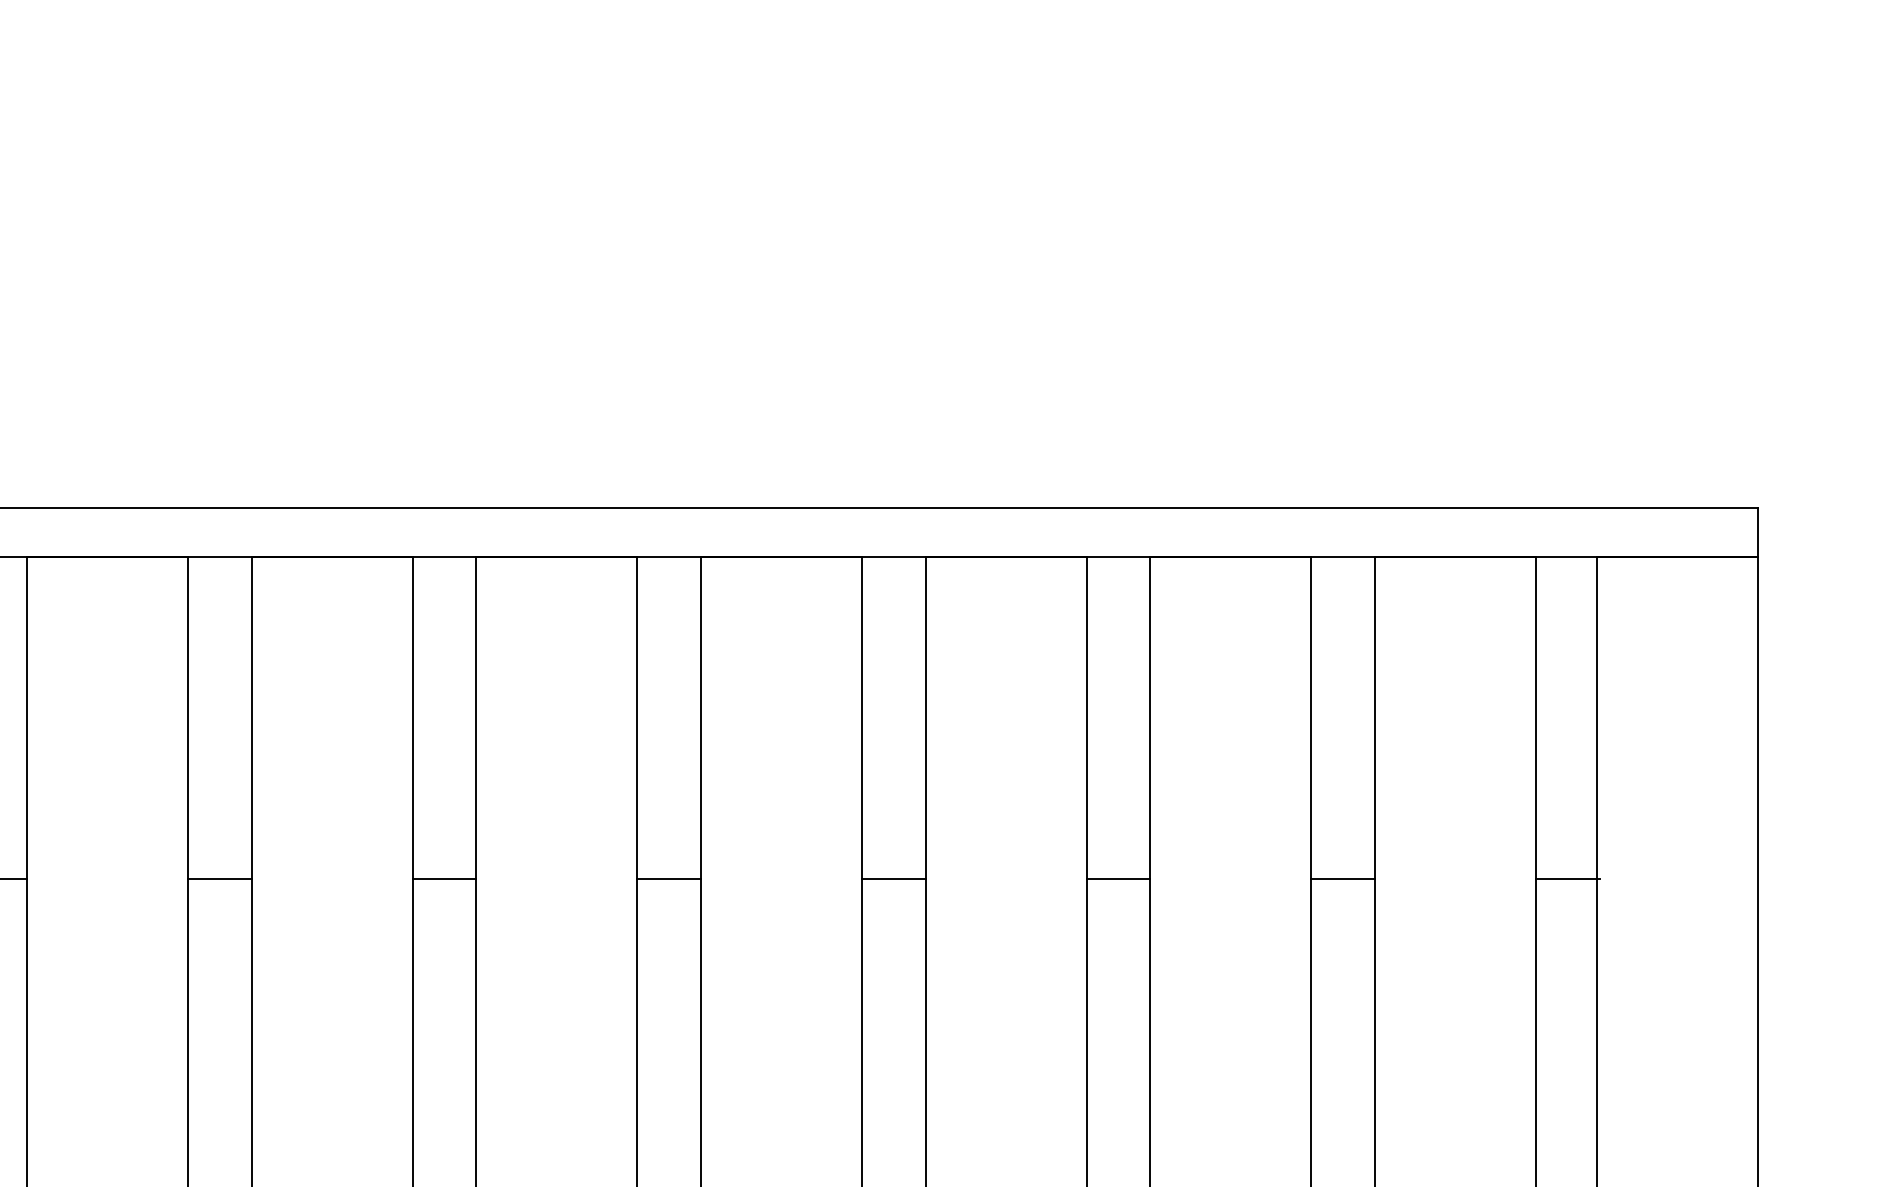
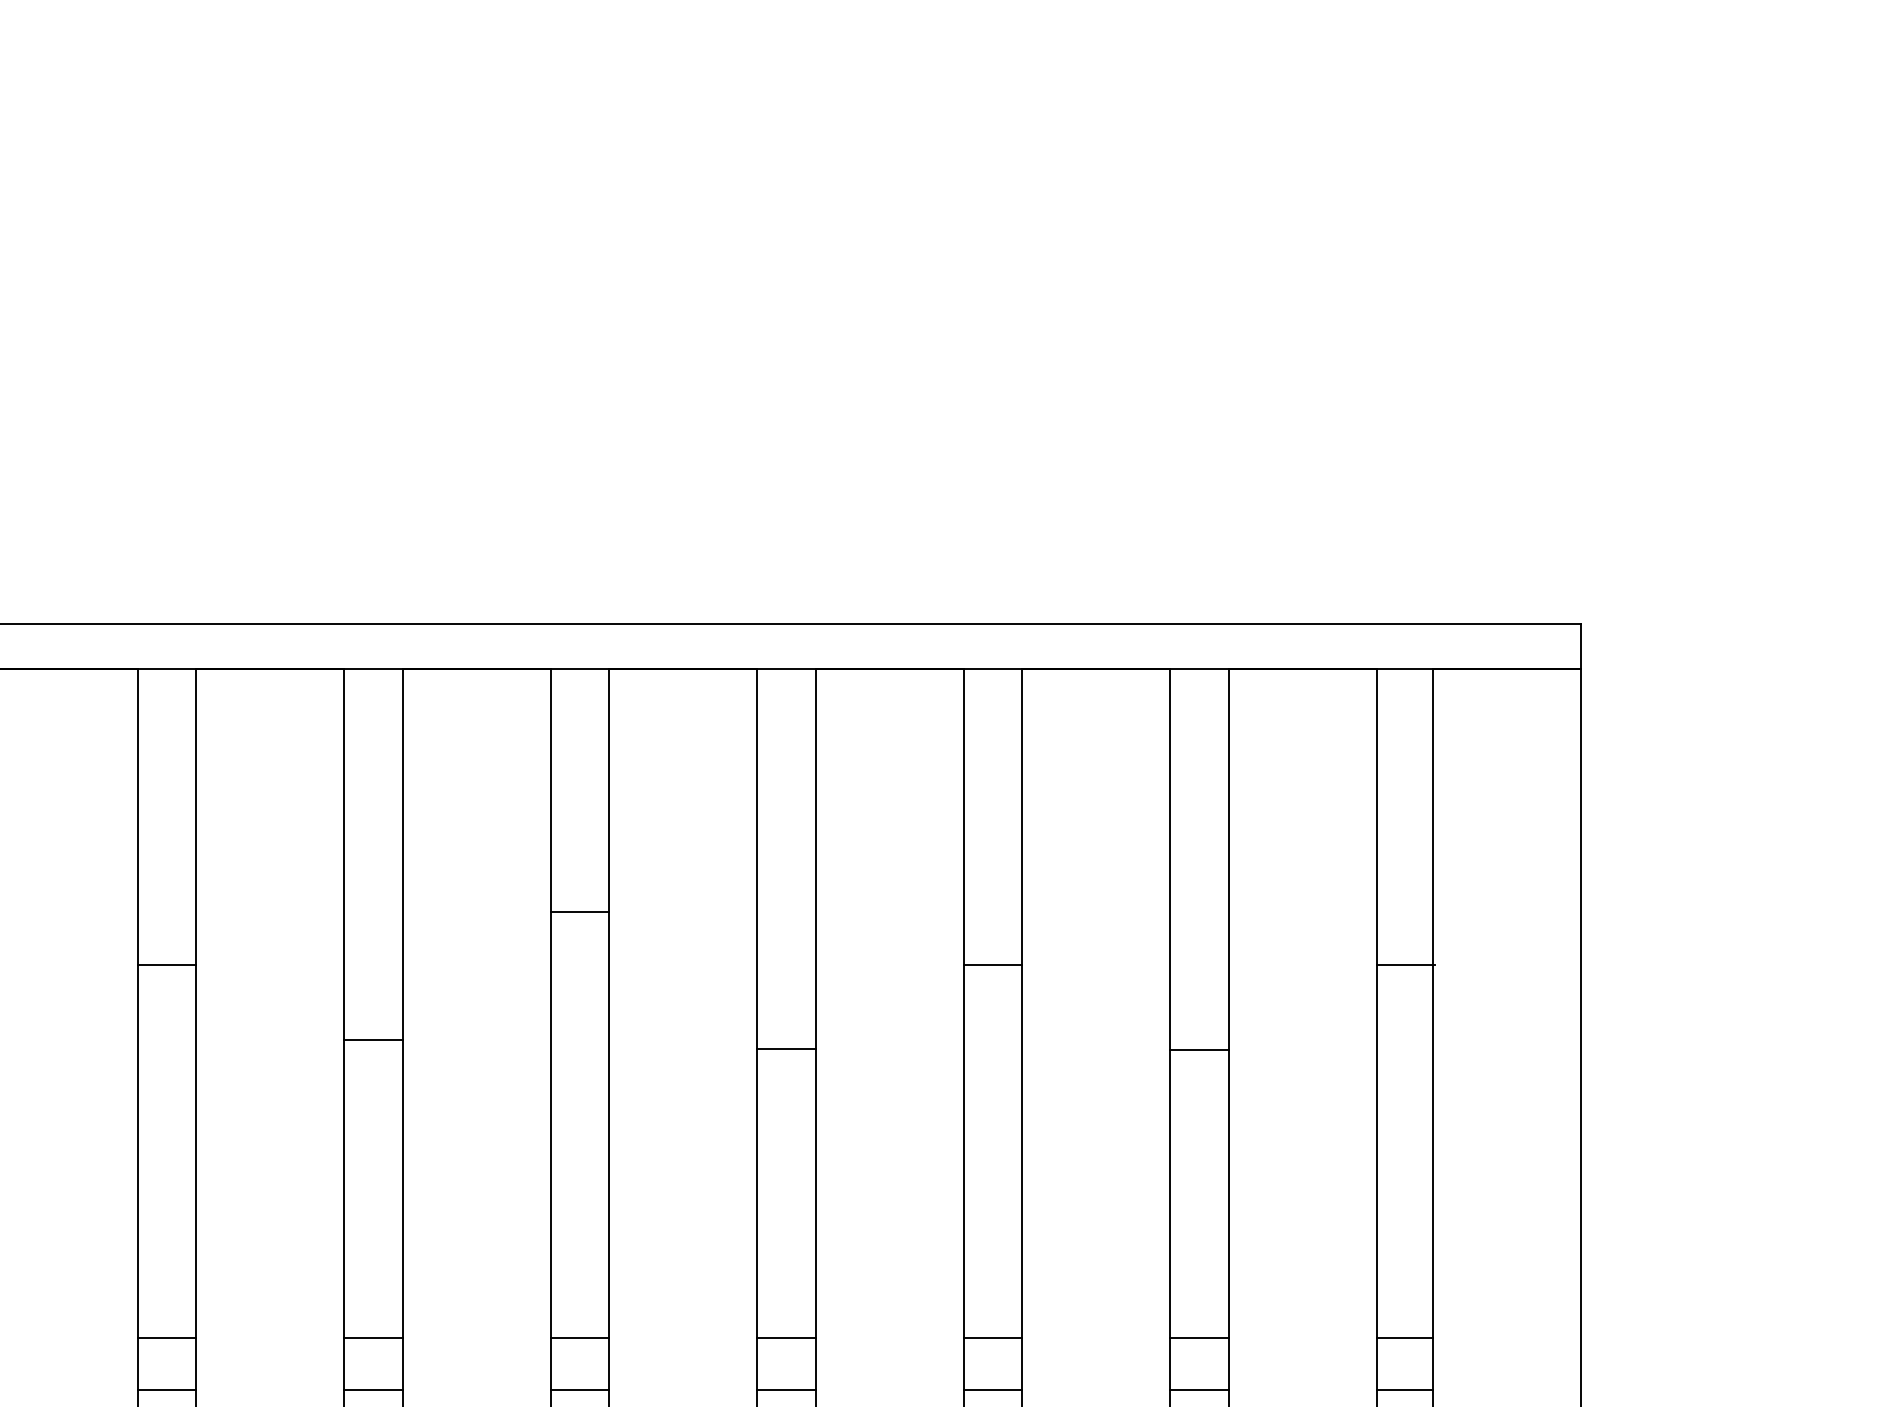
line: (444, 878) -> (373, 1039), moved
line: (668, 878) -> (579, 911), moved
line: (893, 878) -> (786, 1048), moved
line: (1343, 878) -> (1199, 1049), moved

